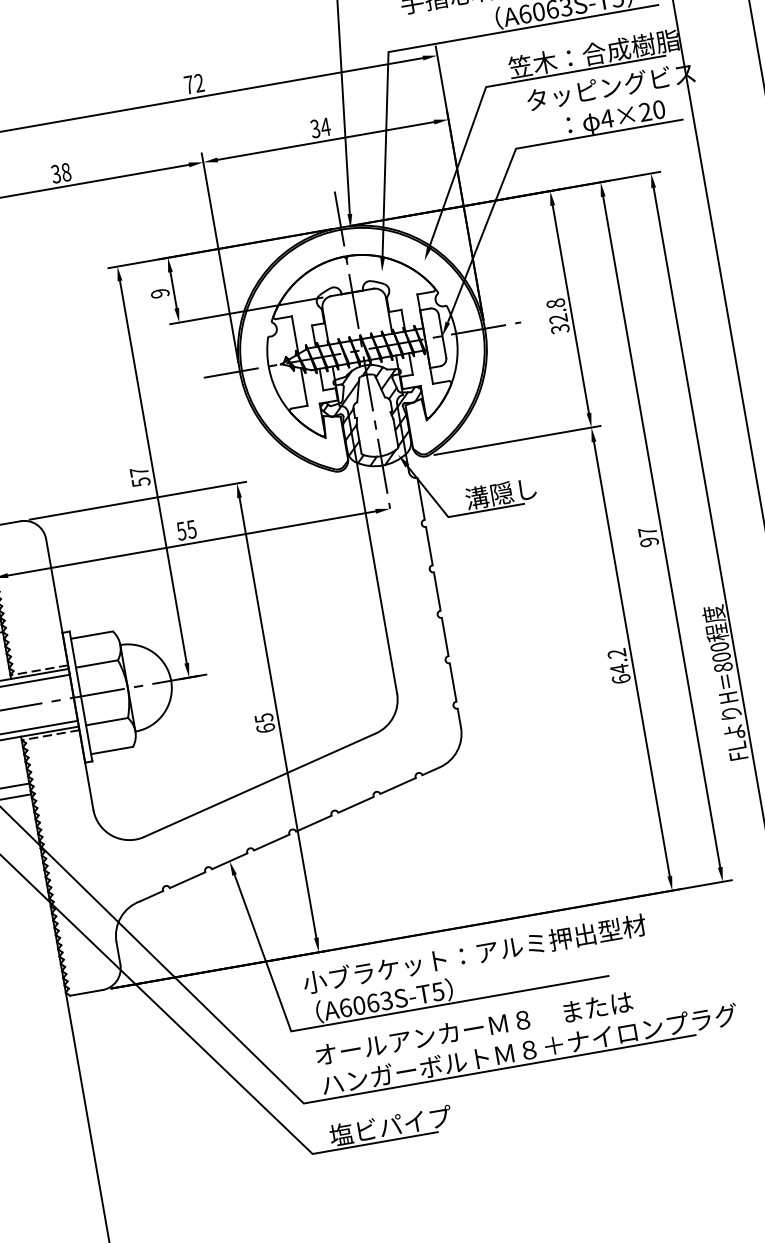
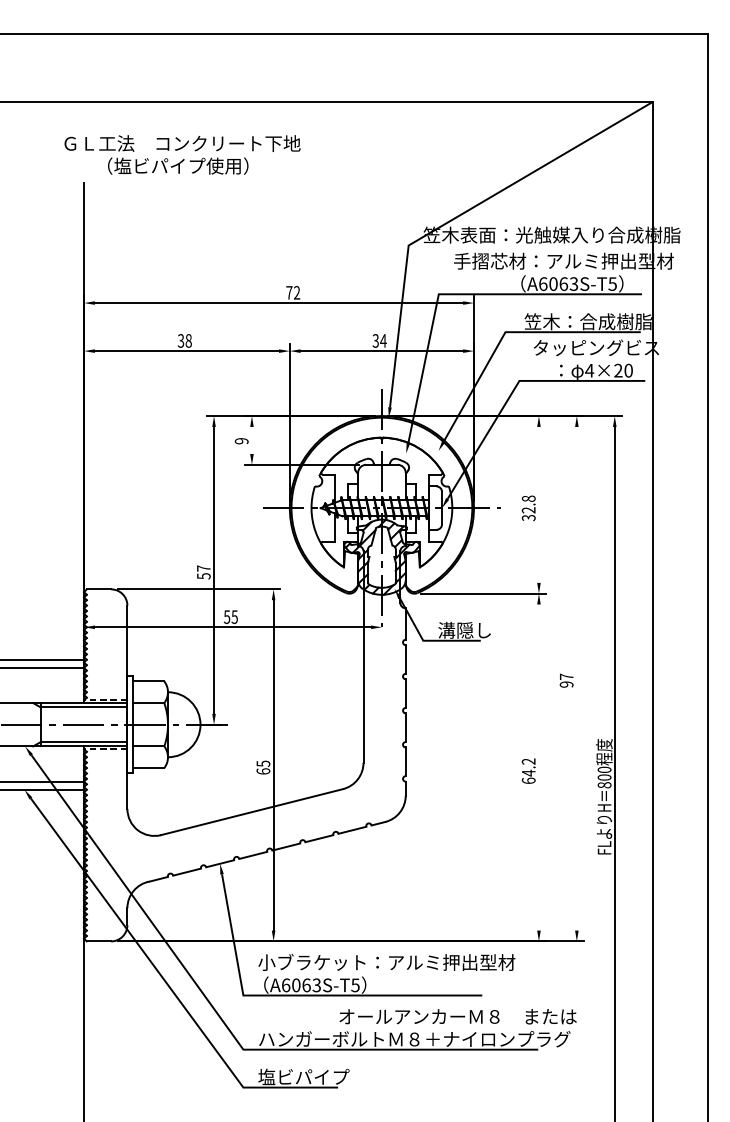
line: (172, 289) -> (251, 439), removed
line: (570, 308) -> (538, 504), removed
line: (661, 531) -> (576, 678), removed
line: (631, 659) -> (538, 767), removed
text: (473, 1028) -> (457, 1016), moved

